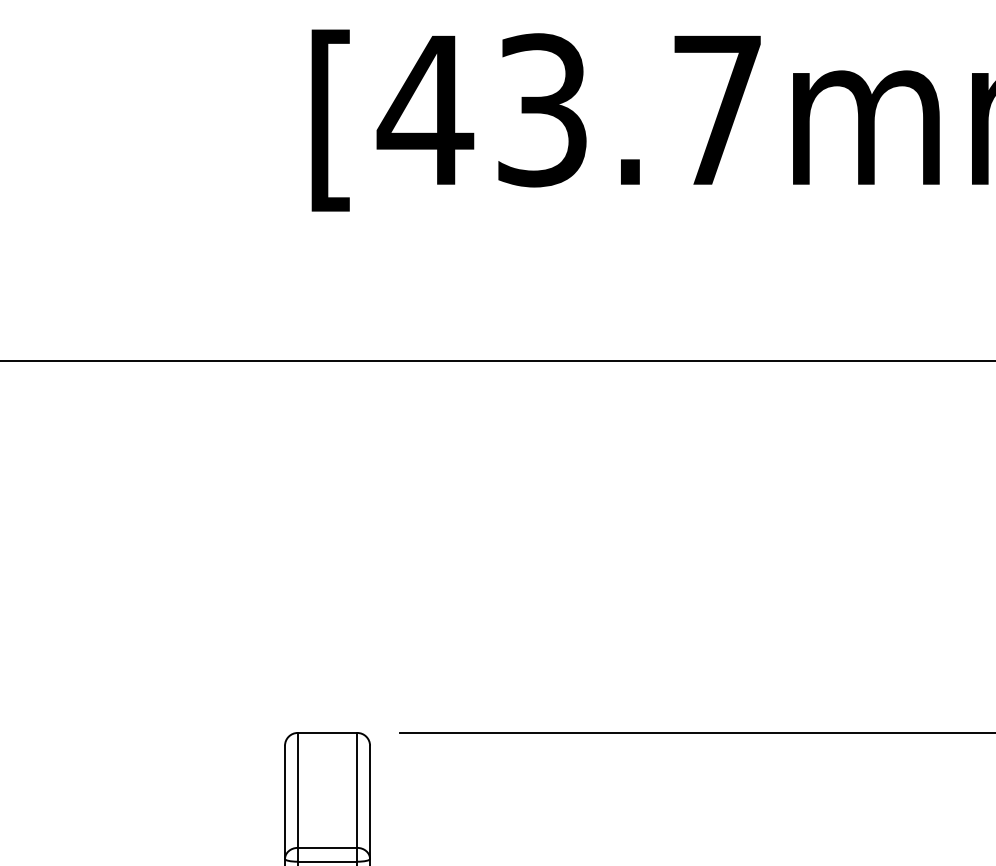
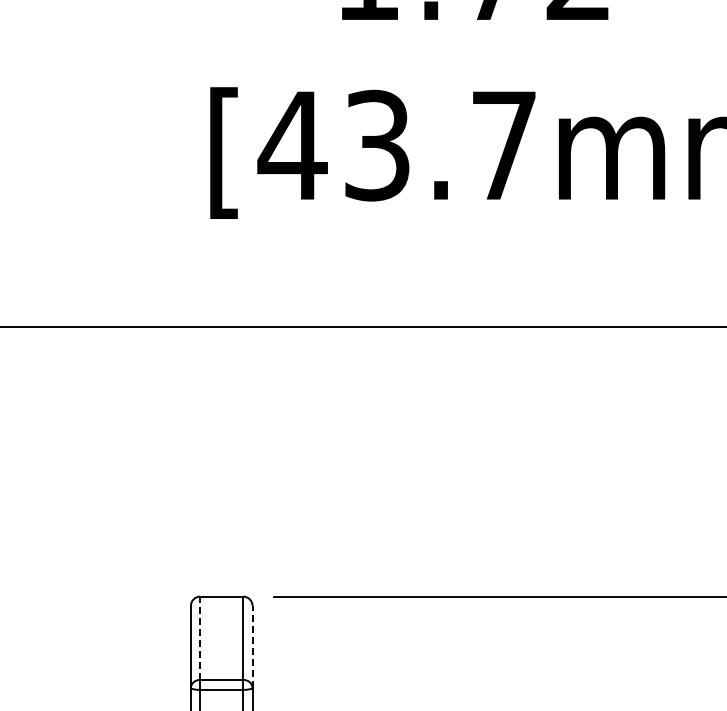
line: (298, 790) -> (200, 638), solid -> dashed
line: (370, 801) -> (252, 646), solid -> dashed

